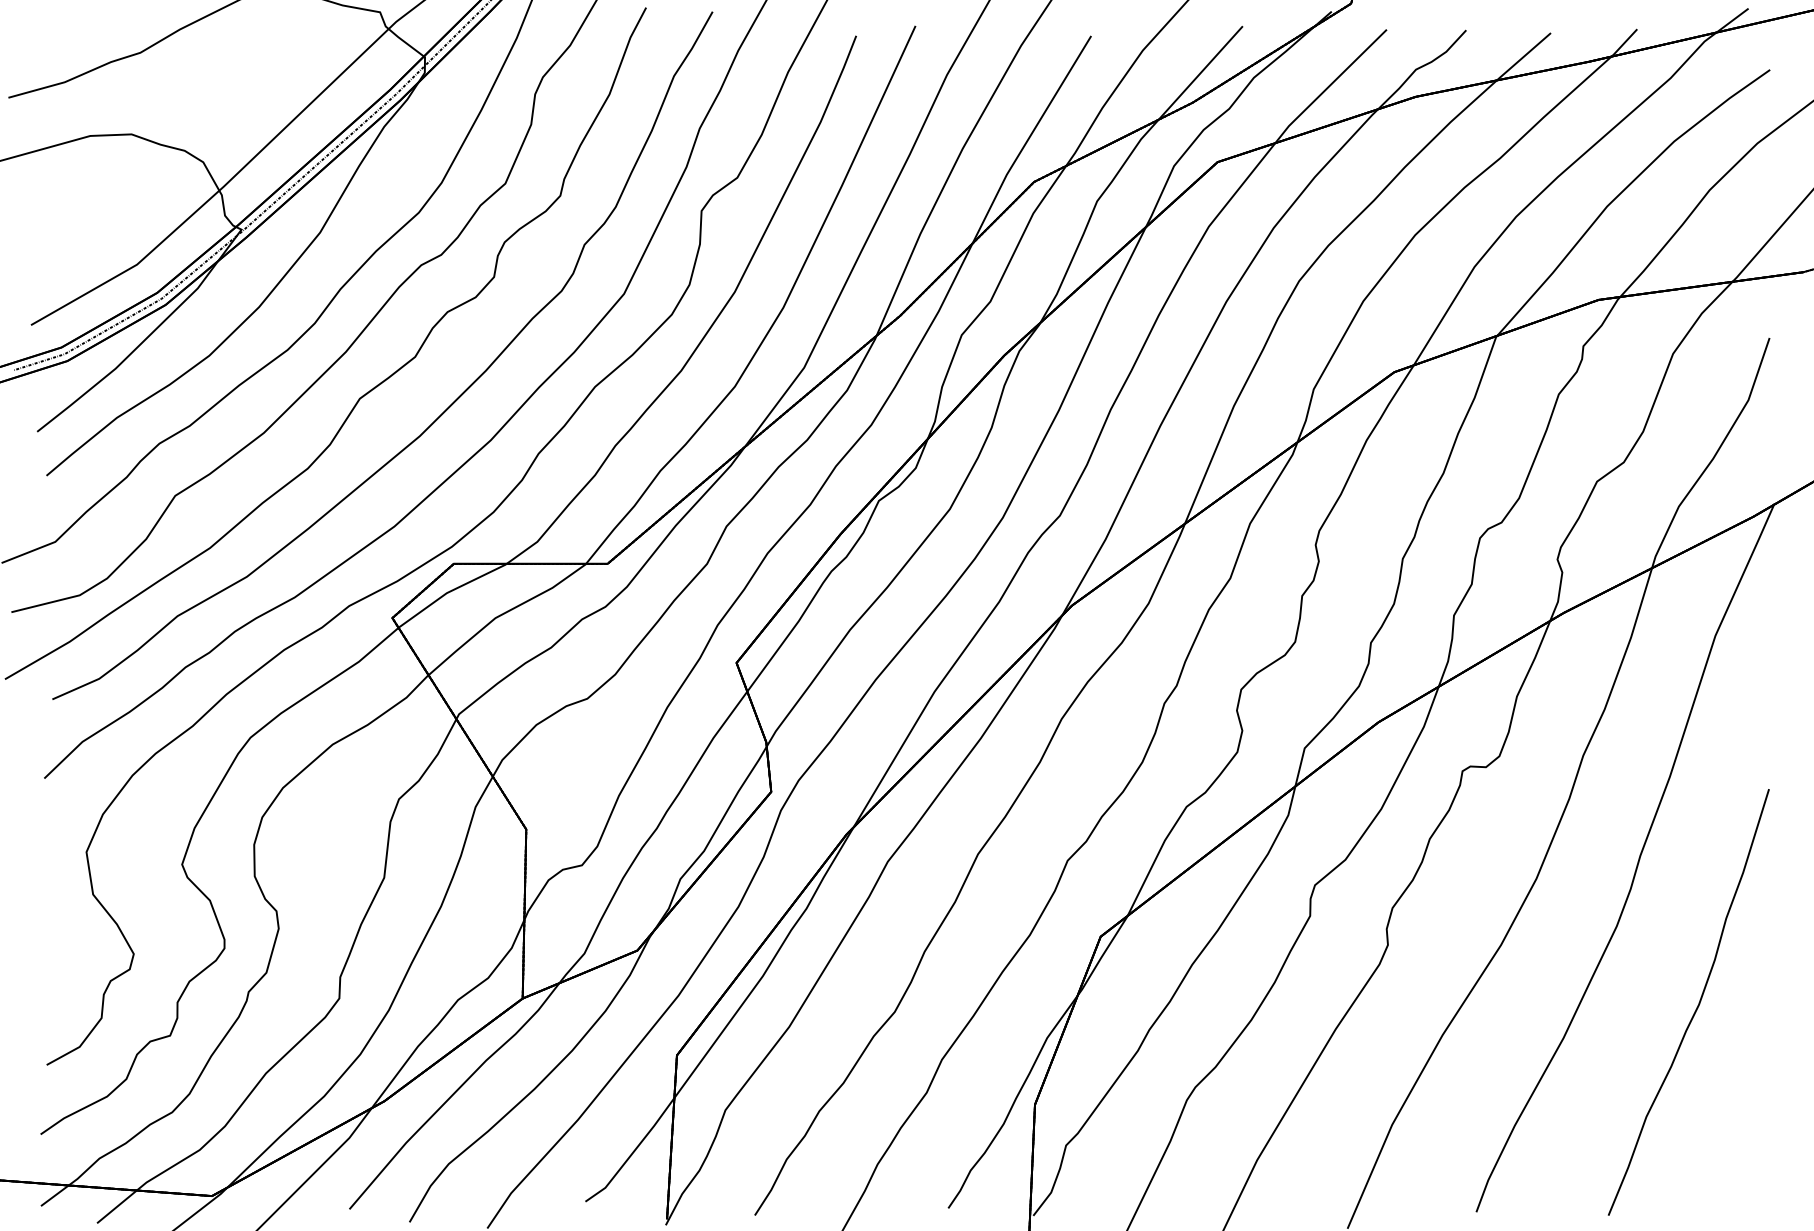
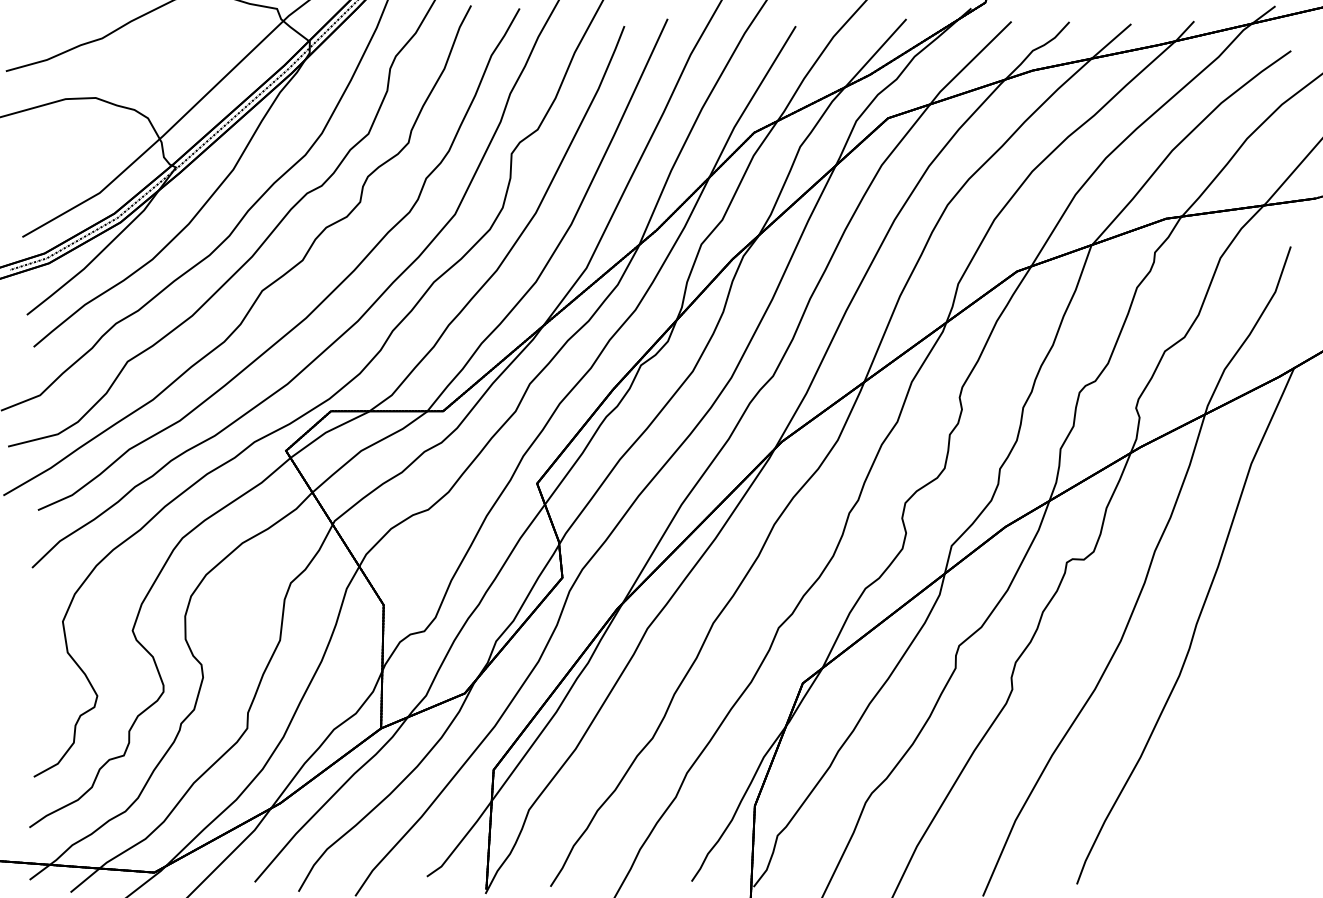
part: (1696, 1007) -> (1237, 735), removed

